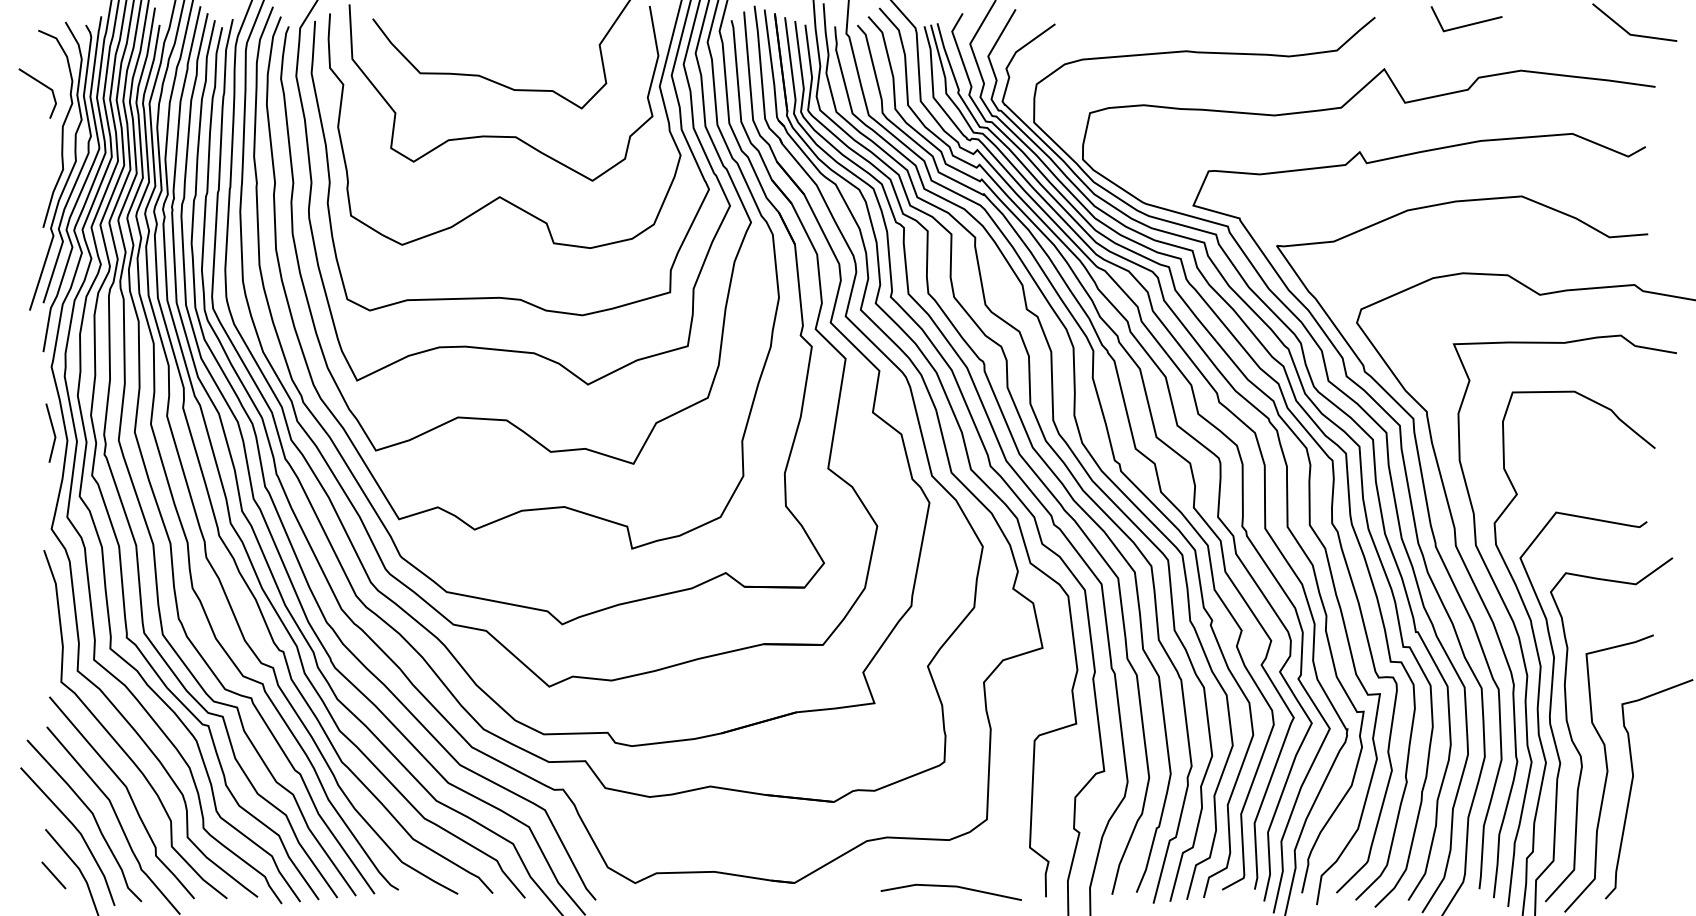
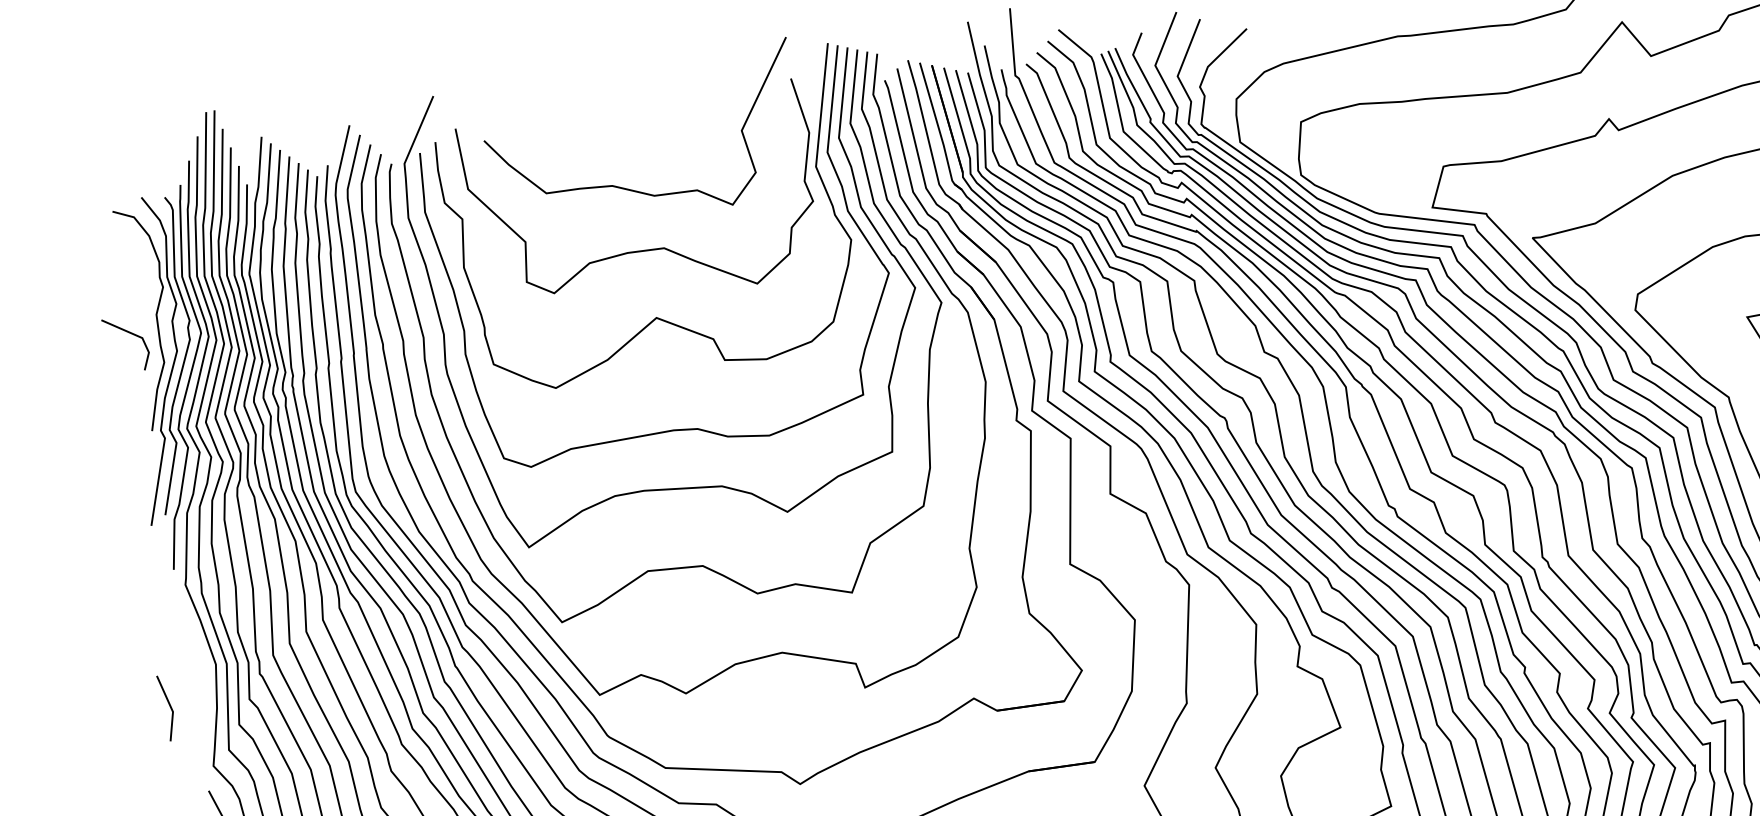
line: (42, 85) -> (130, 334), moved
line: (52, 430) -> (168, 704), moved

